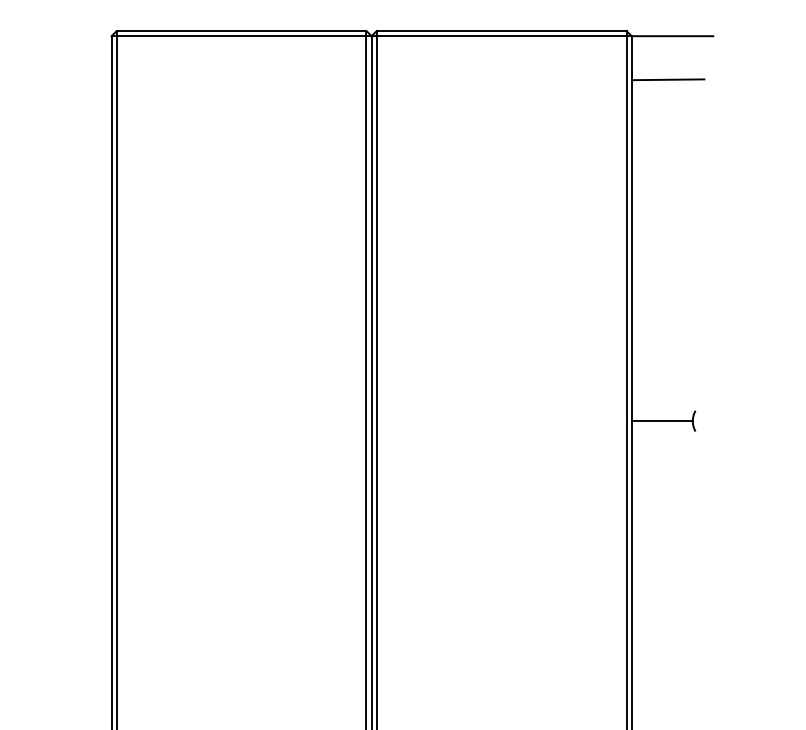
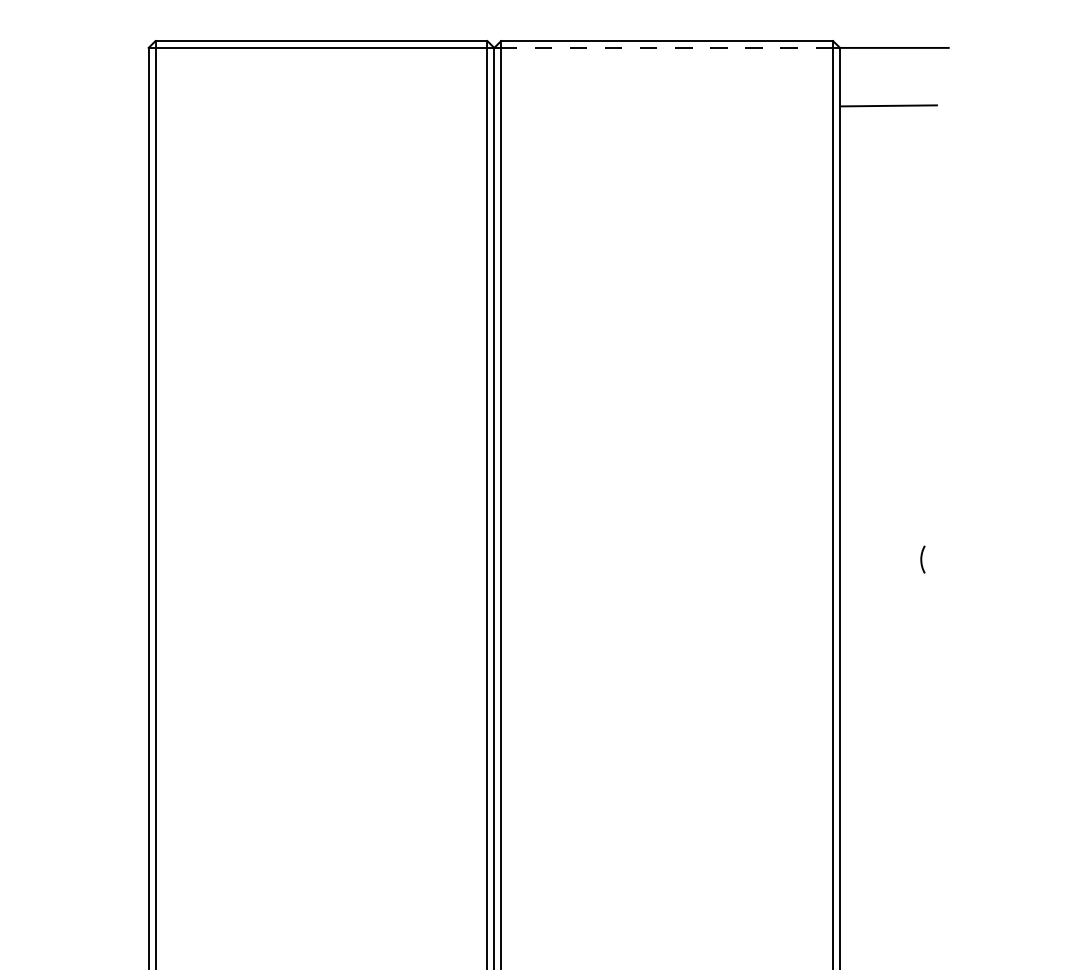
line: (501, 35) -> (667, 47), solid -> dashed
line: (662, 421) -> (880, 559), removed

